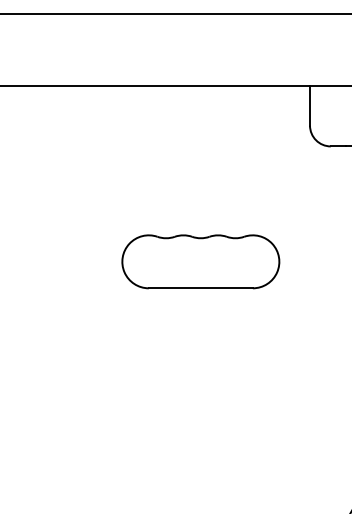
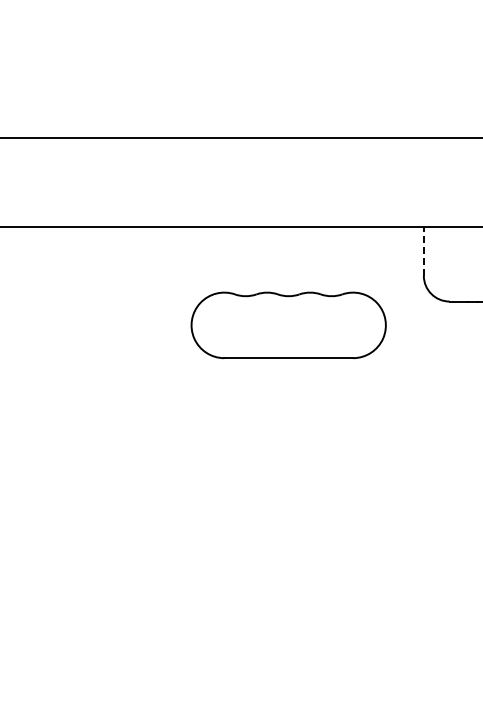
line: (309, 105) -> (423, 251), solid -> dashed
part: (200, 261) -> (288, 324), moved

